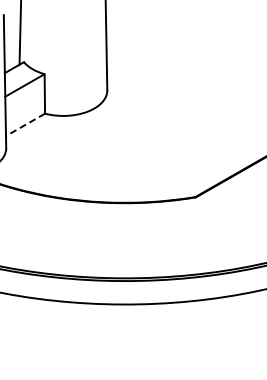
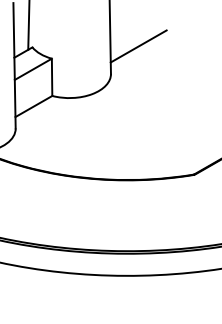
line: (136, 61) -> (138, 46), added
line: (25, 124) -> (33, 106), dashed -> solid

